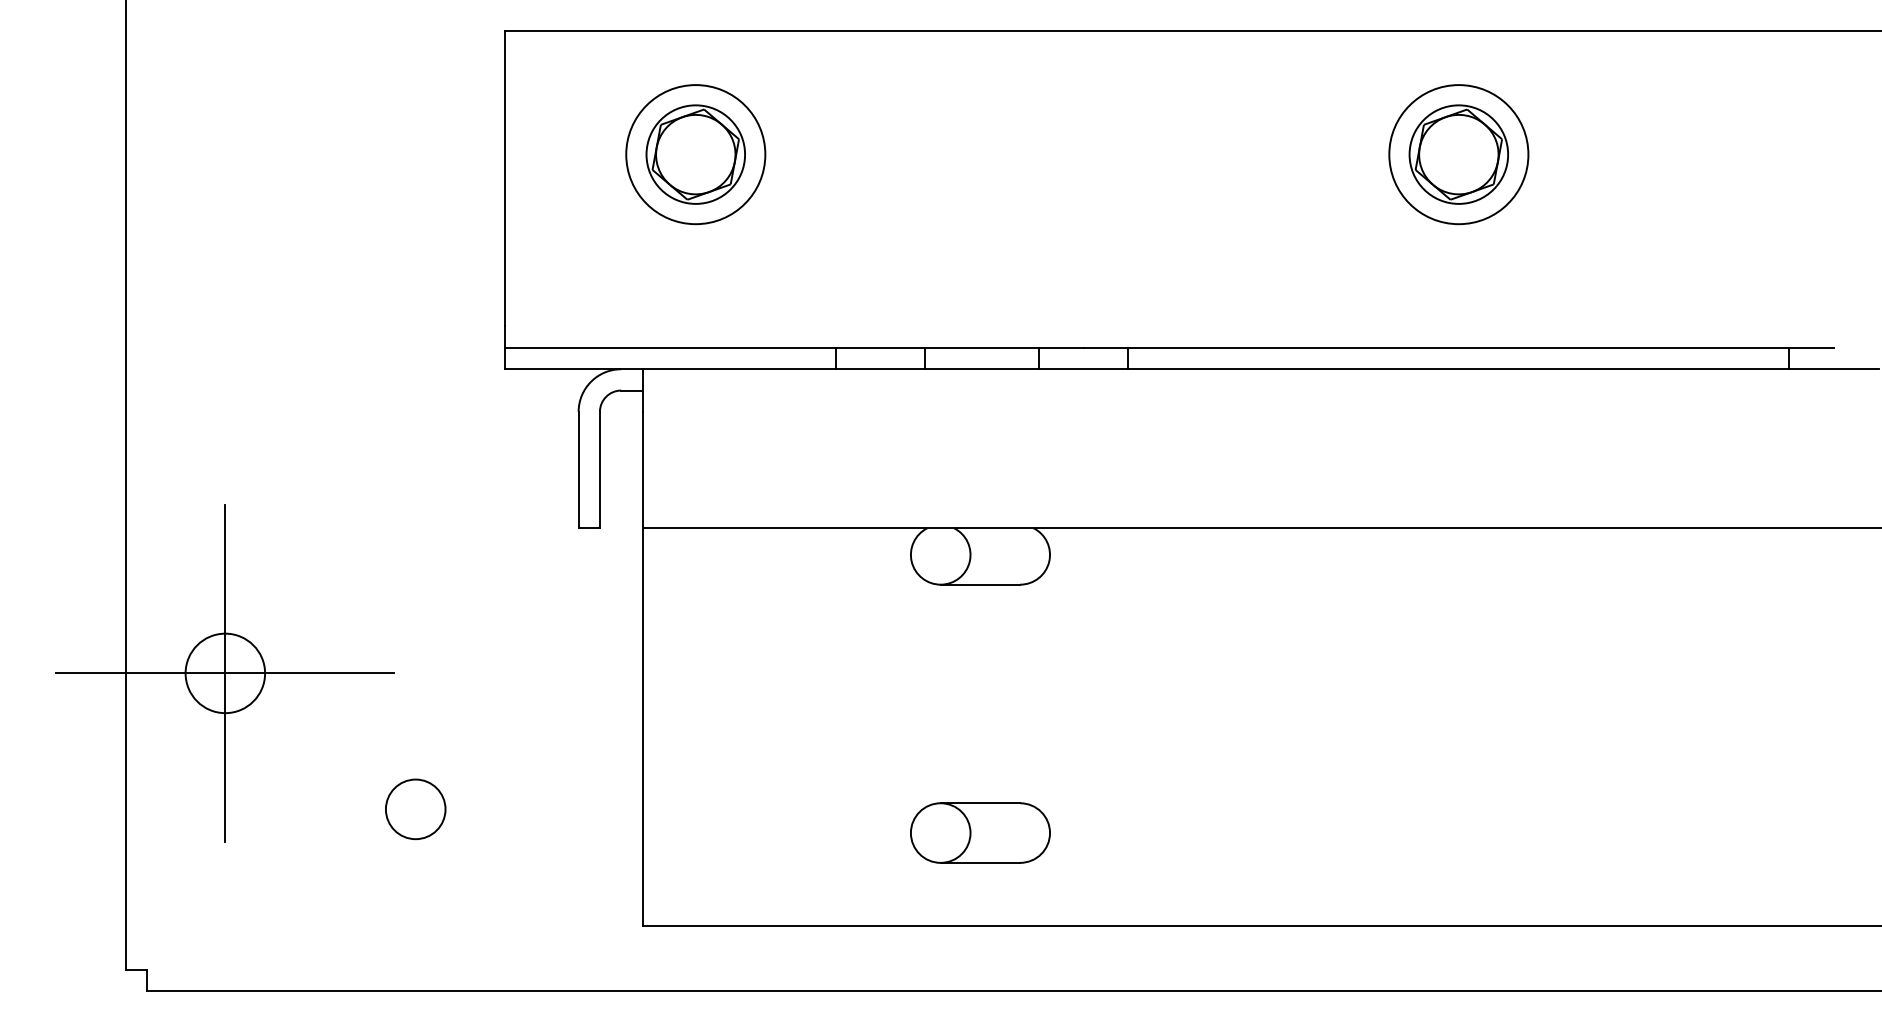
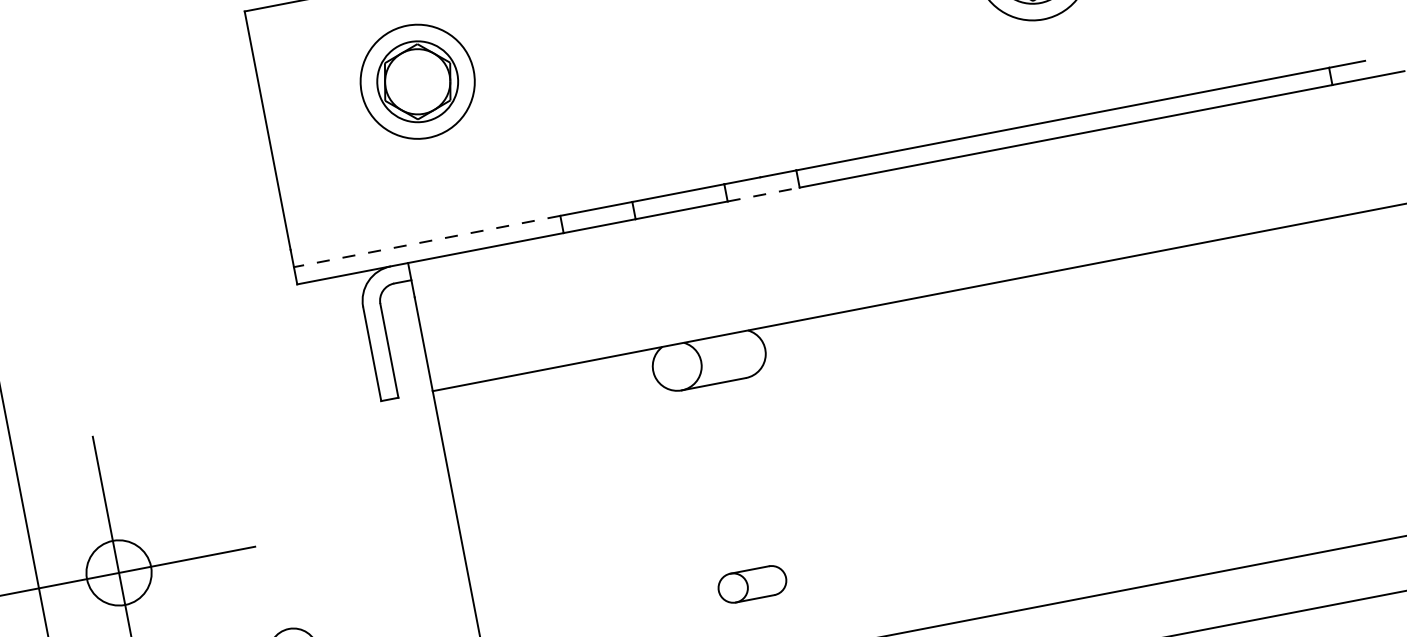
line: (669, 347) -> (426, 241), solid -> dashed
line: (1083, 369) -> (763, 194), solid -> dashed
part: (980, 832) -> (752, 583), size x0.6

